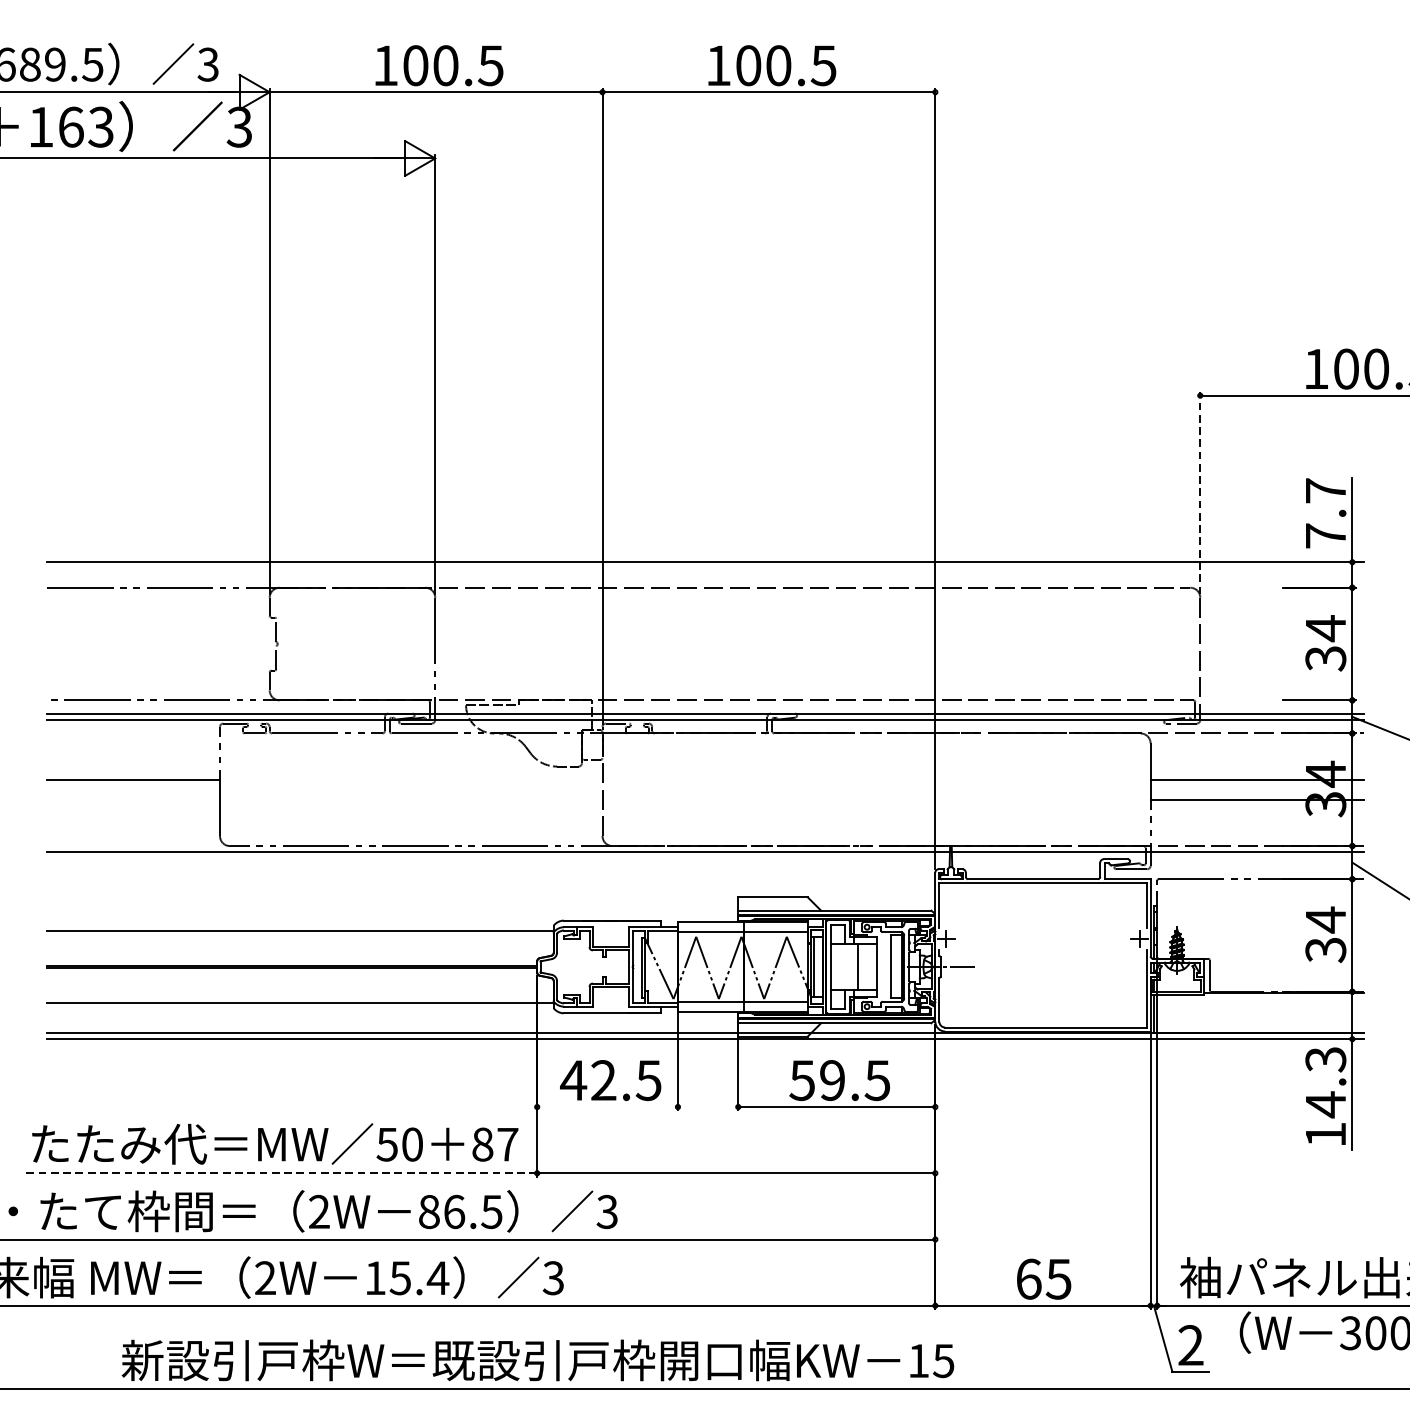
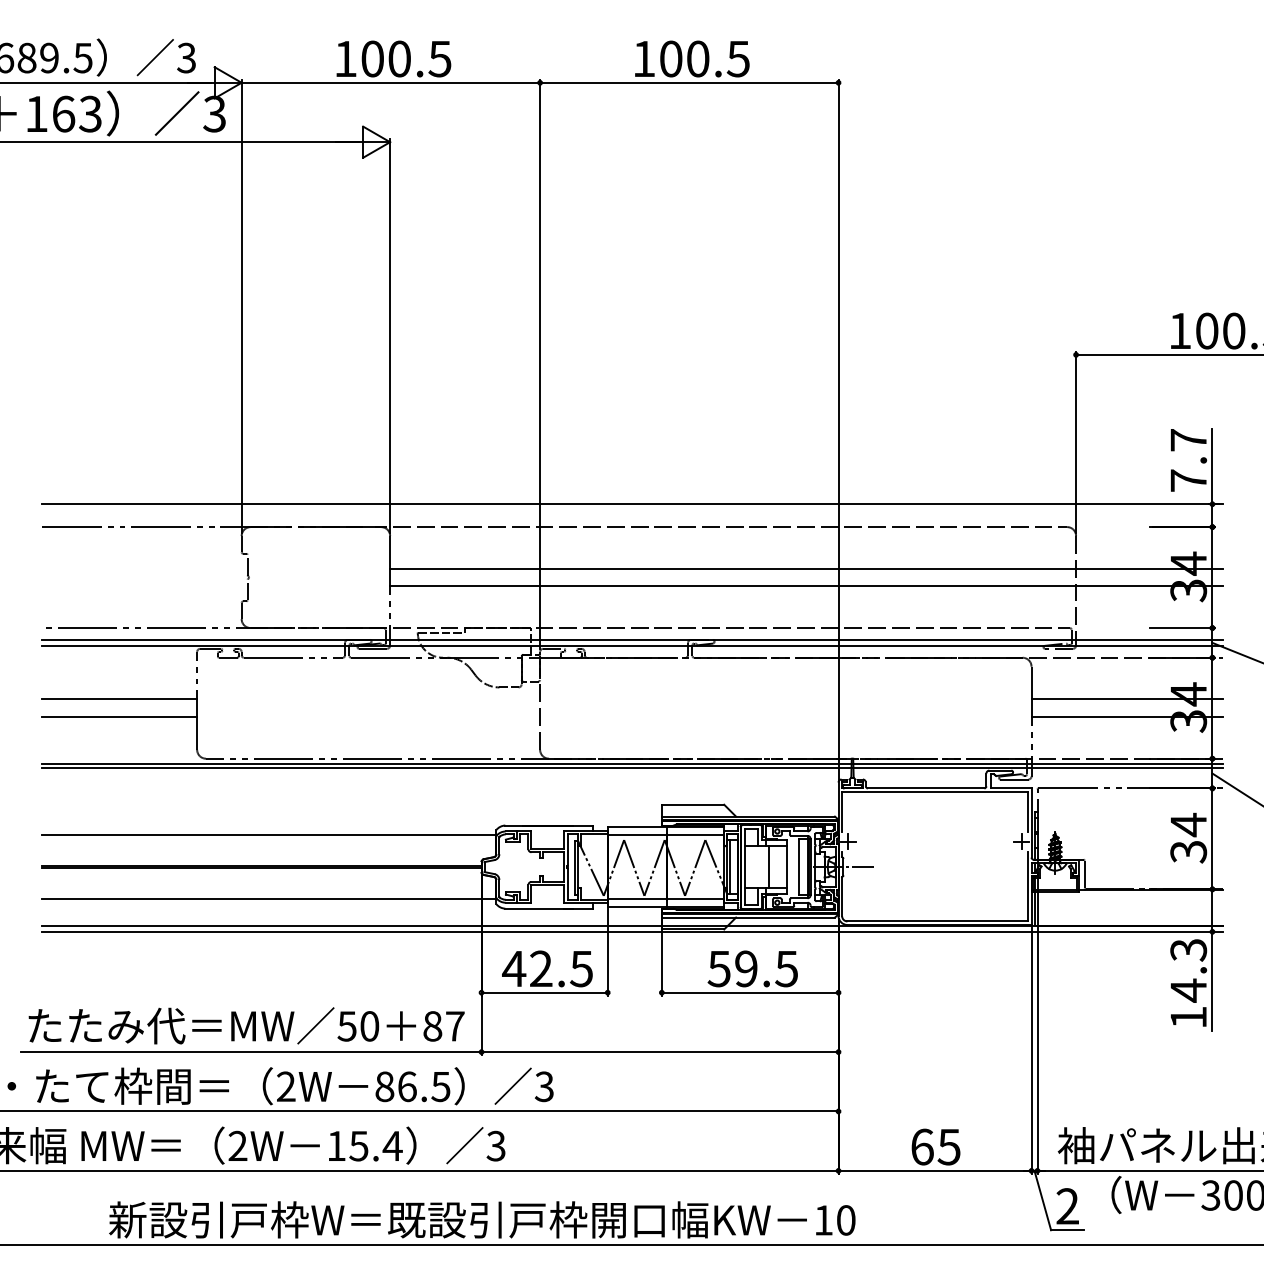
line: (1200, 493) -> (1076, 442), dashed -> solid
line: (899, 633) -> (806, 568), added
line: (899, 654) -> (806, 586), added
line: (133, 800) -> (119, 717), added
line: (705, 855) -> (632, 767), added
line: (607, 1106) -> (544, 992), added
line: (279, 1173) -> (250, 1052), dashed -> solid
text: (943, 1361) -> (845, 1220), 15 -> 10

